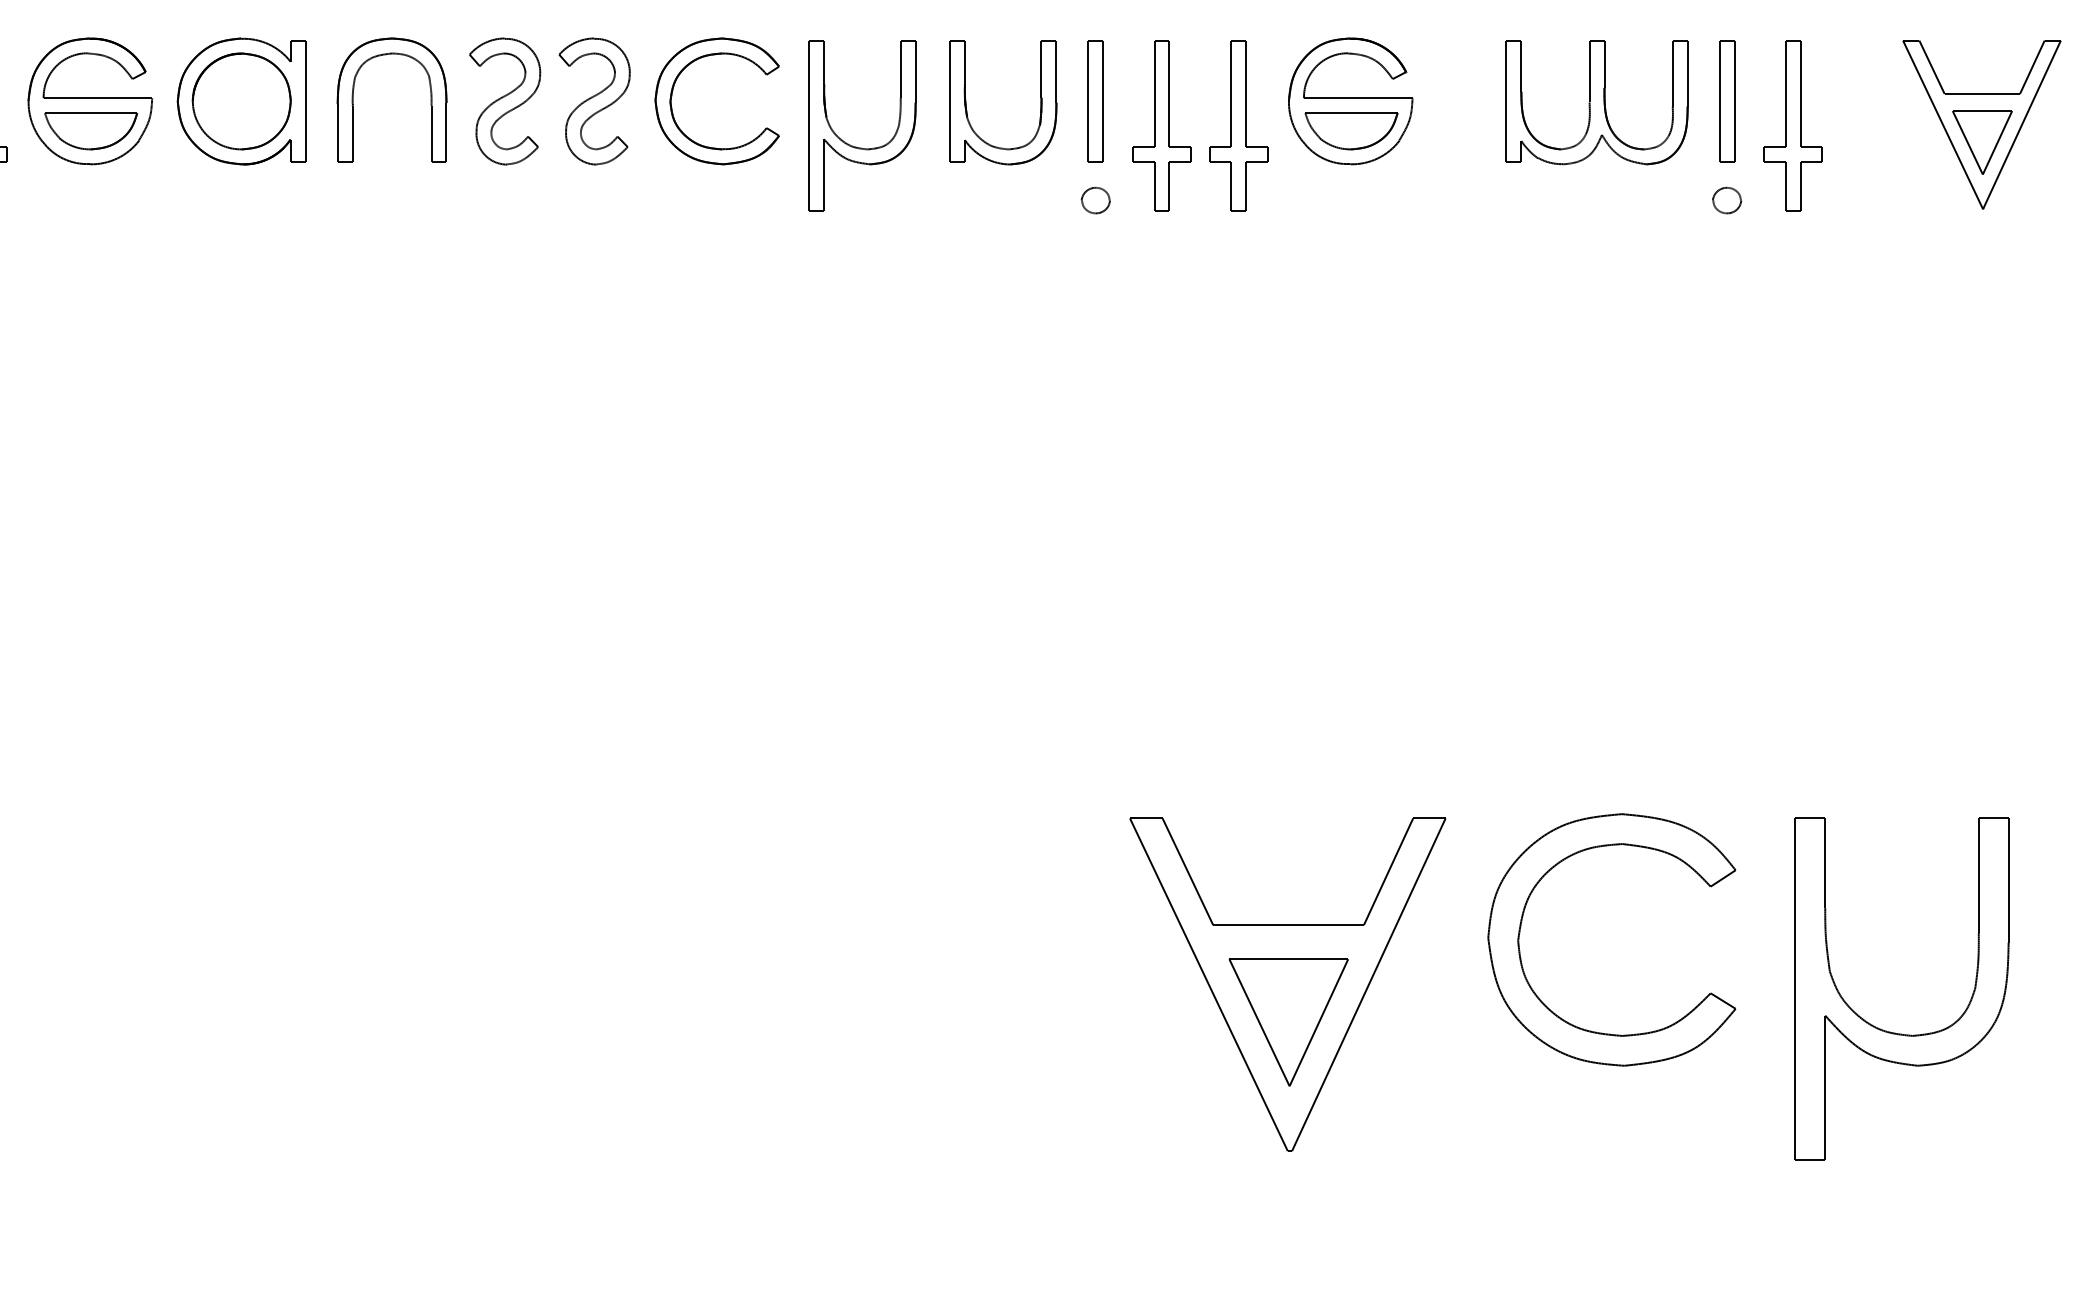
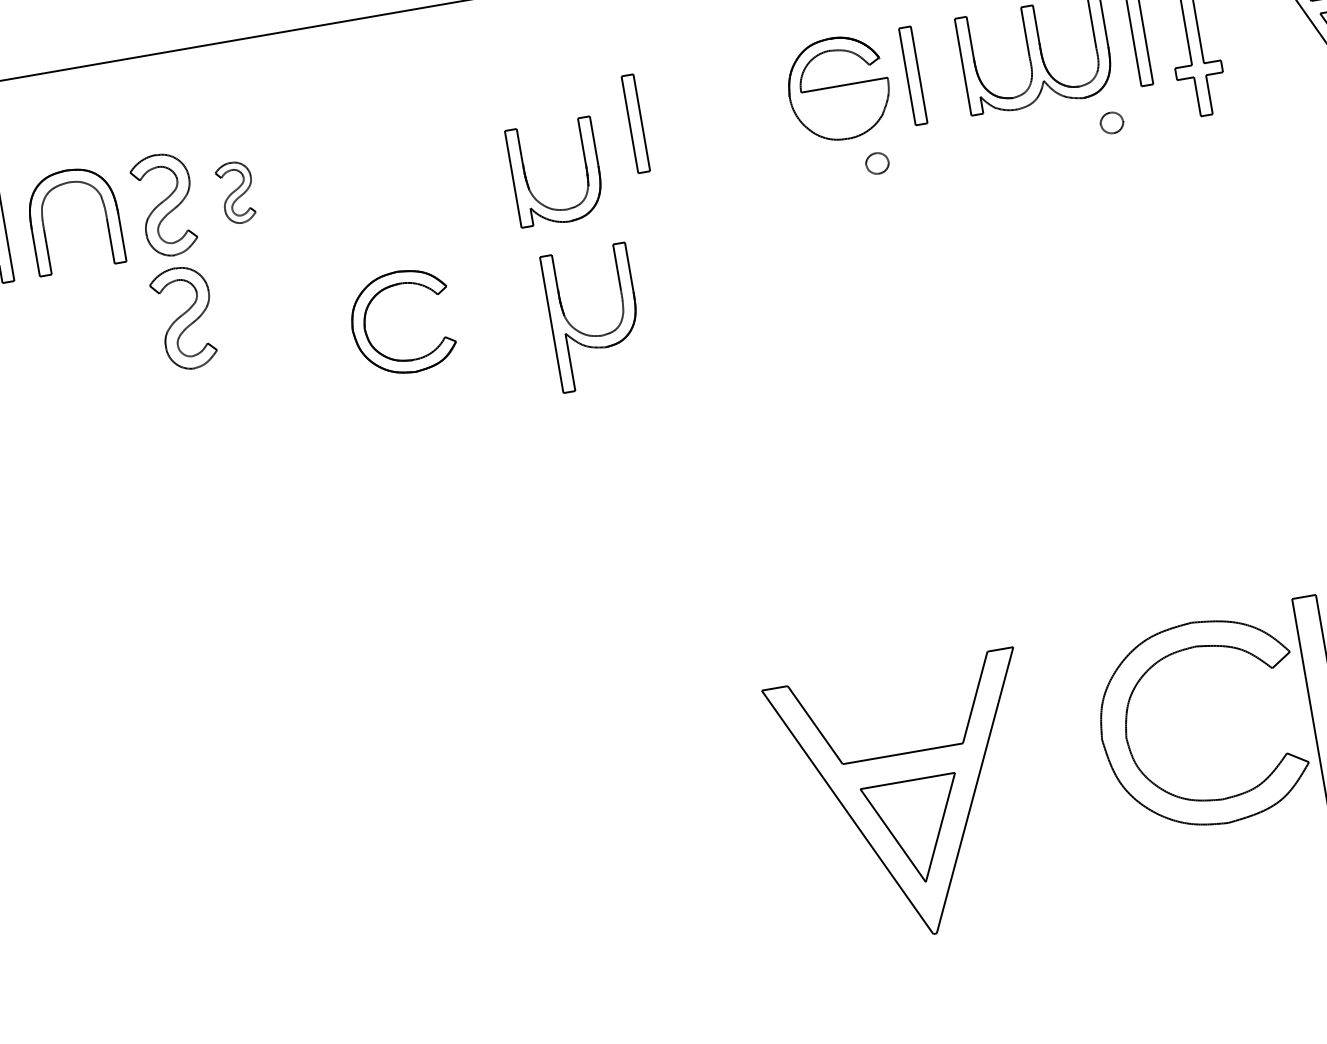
part: (672, 96) -> (365, 324), moved
part: (594, 101) -> (236, 192), size x0.6
part: (1443, 101) -> (912, 76), added
part: (967, 110) -> (528, 184), moved
part: (1161, 125) -> (691, 133), removed
part: (1238, 125) -> (752, 123), removed
part: (1351, 131) -> (843, 112), removed
part: (856, 146) -> (592, 334), moved
part: (1095, 200) -> (877, 163), moved
part: (1727, 200) -> (1112, 122), moved
part: (505, 243) -> (184, 318), added
part: (1521, 927) -> (1127, 726), moved

